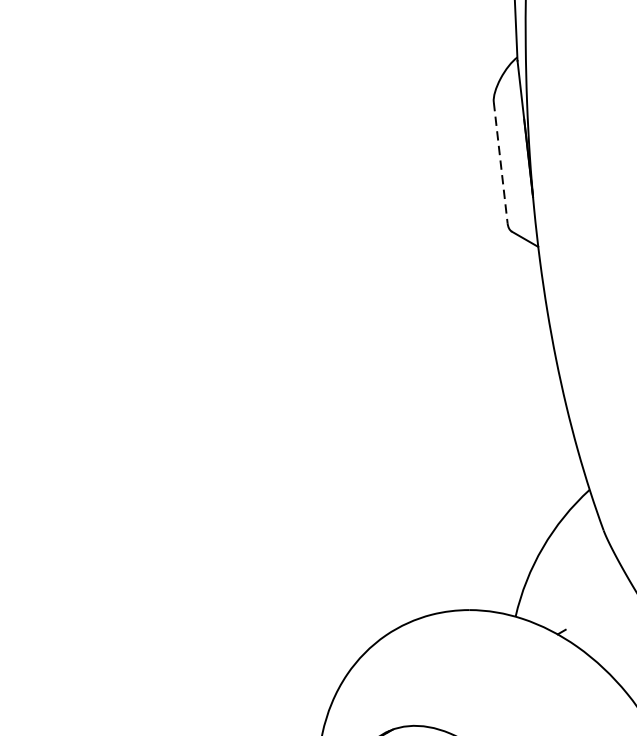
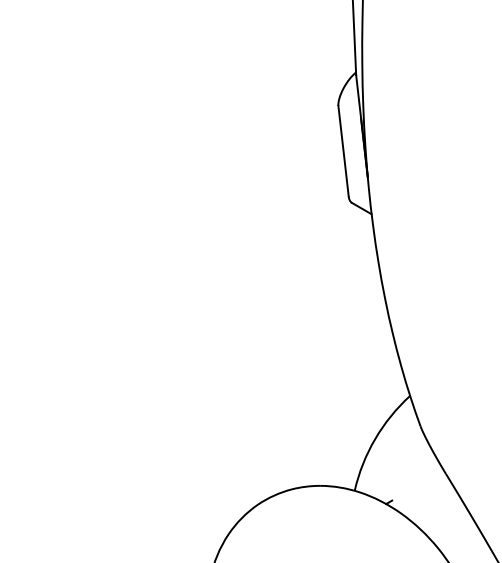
line: (500, 162) -> (343, 151), dashed -> solid

